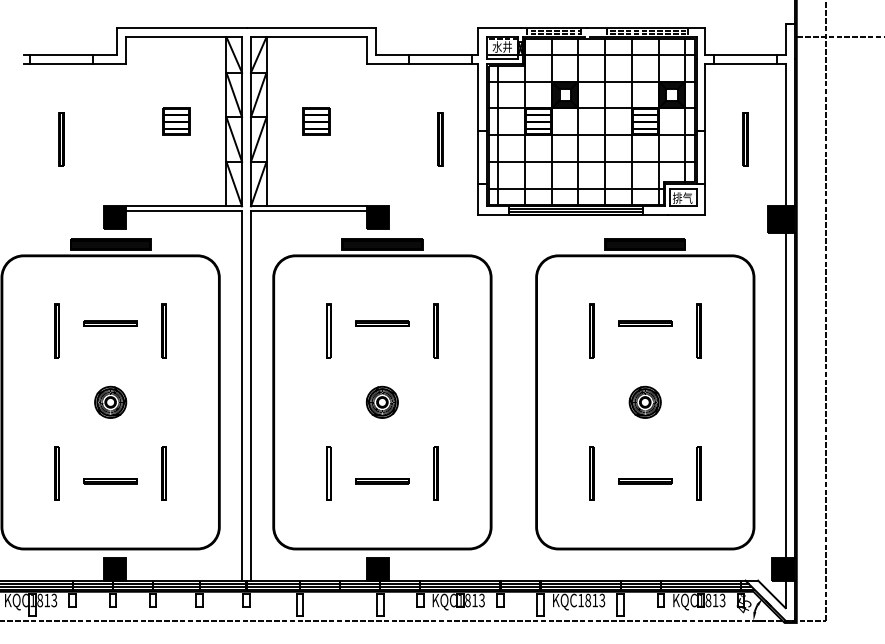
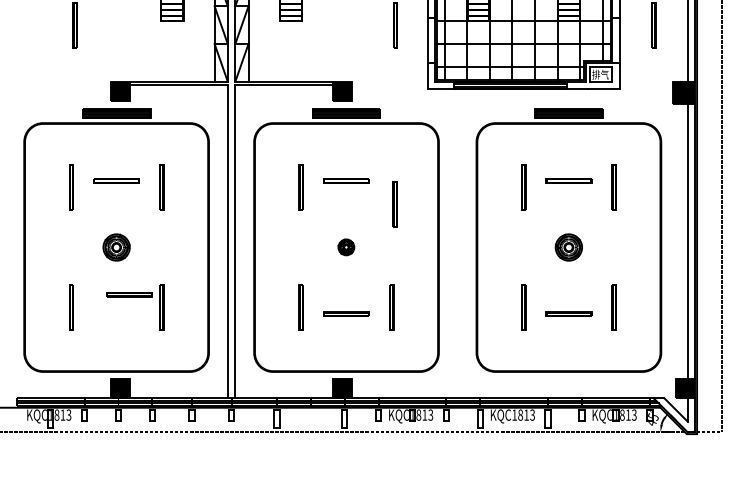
part: (435, 330) -> (394, 203), moved
part: (381, 401) -> (345, 246), size x0.6
part: (110, 481) -> (129, 294), moved

